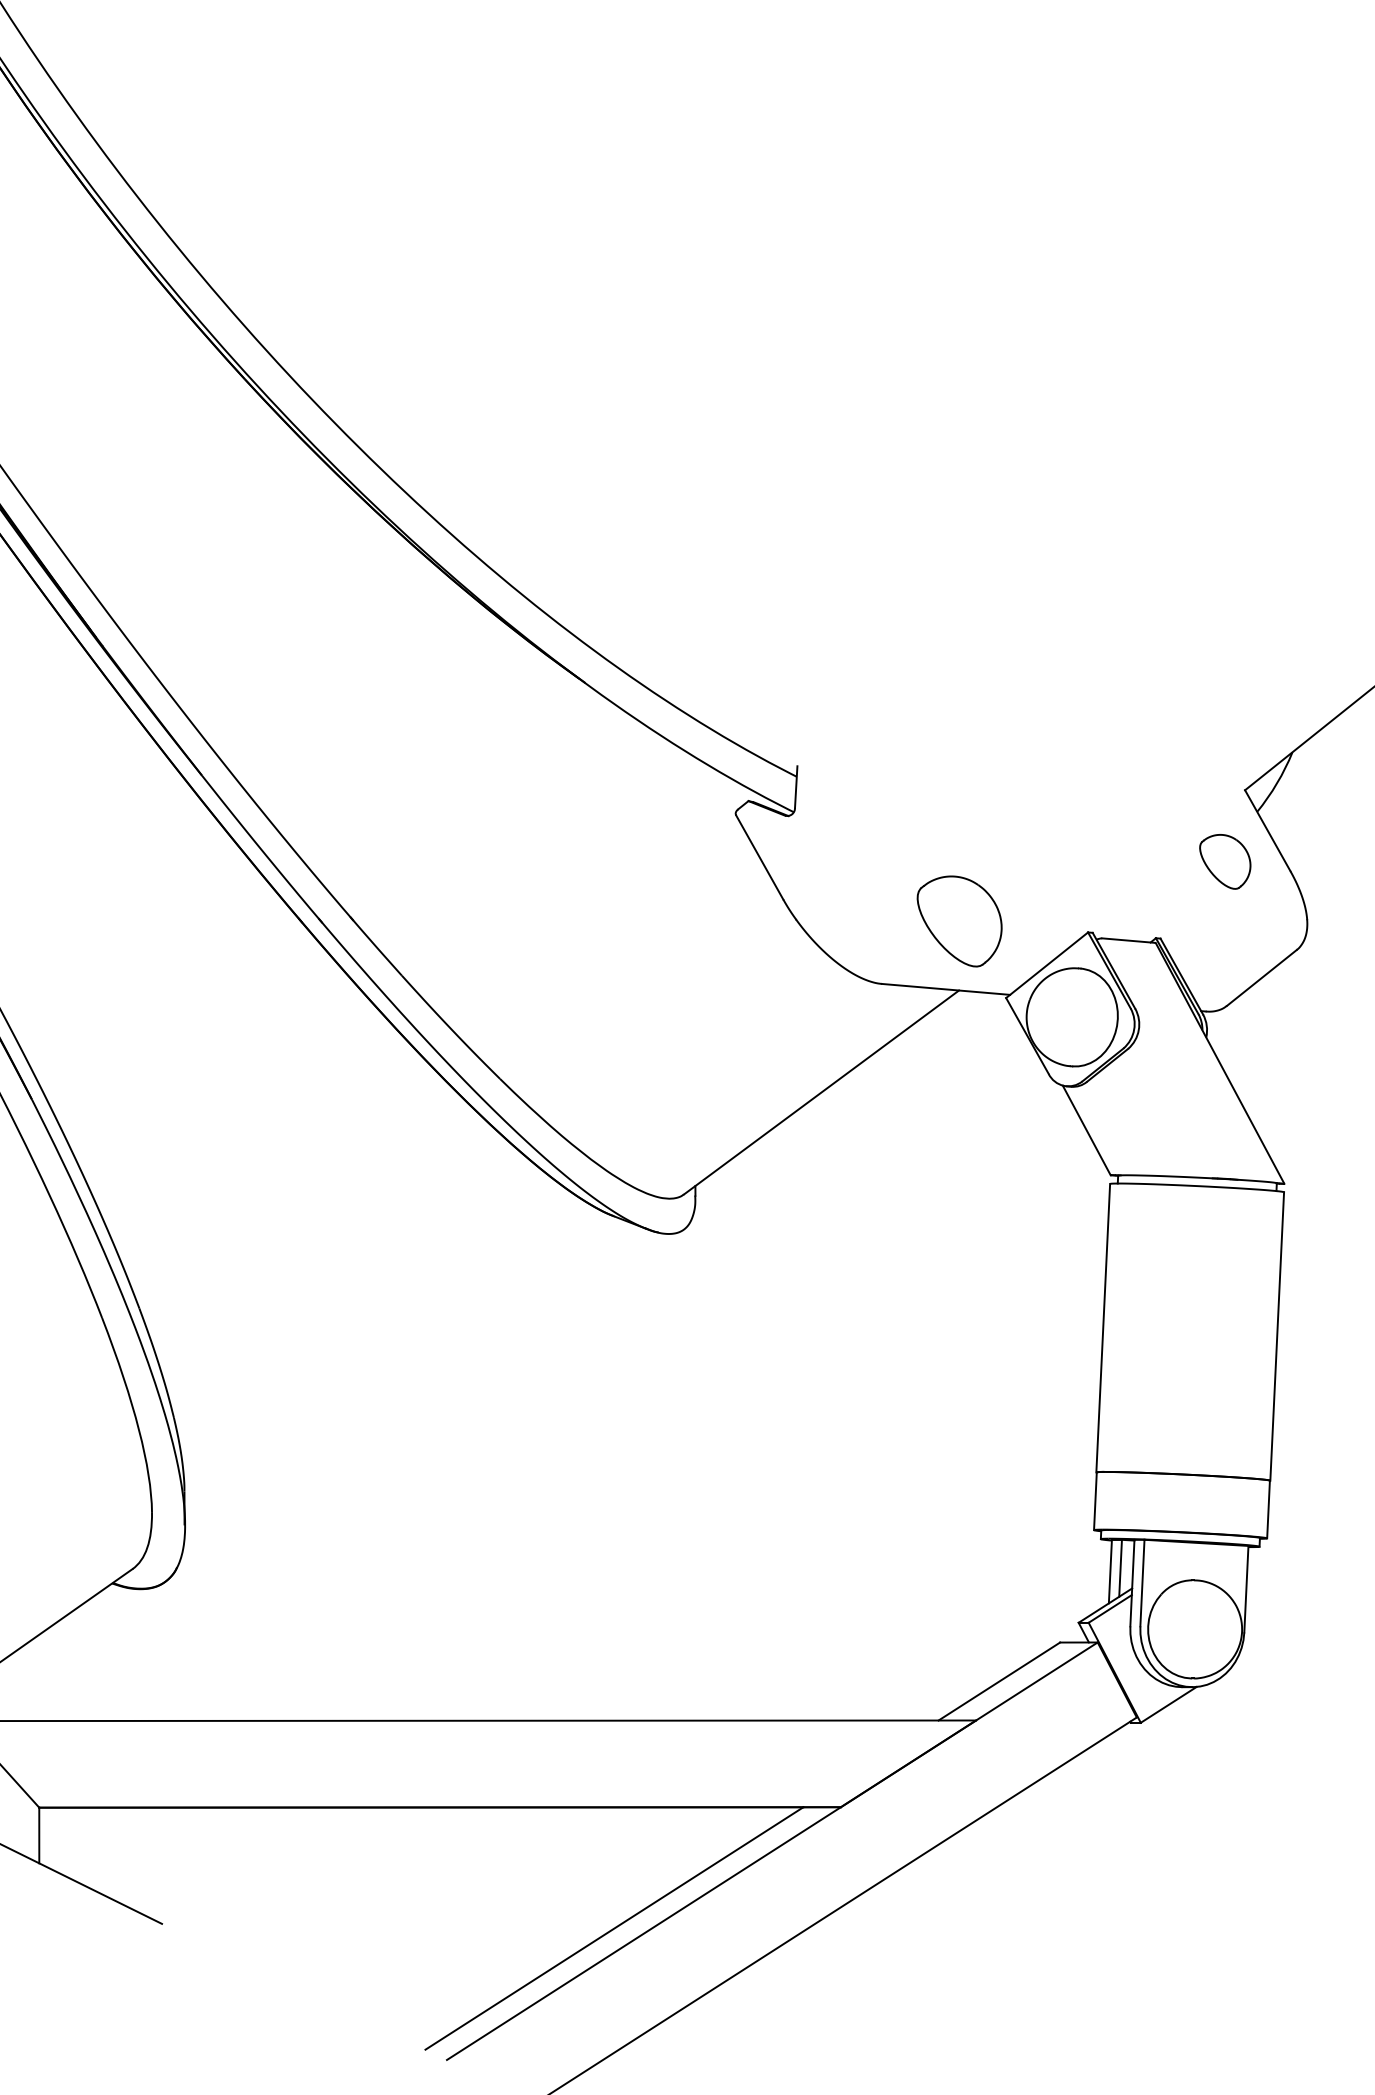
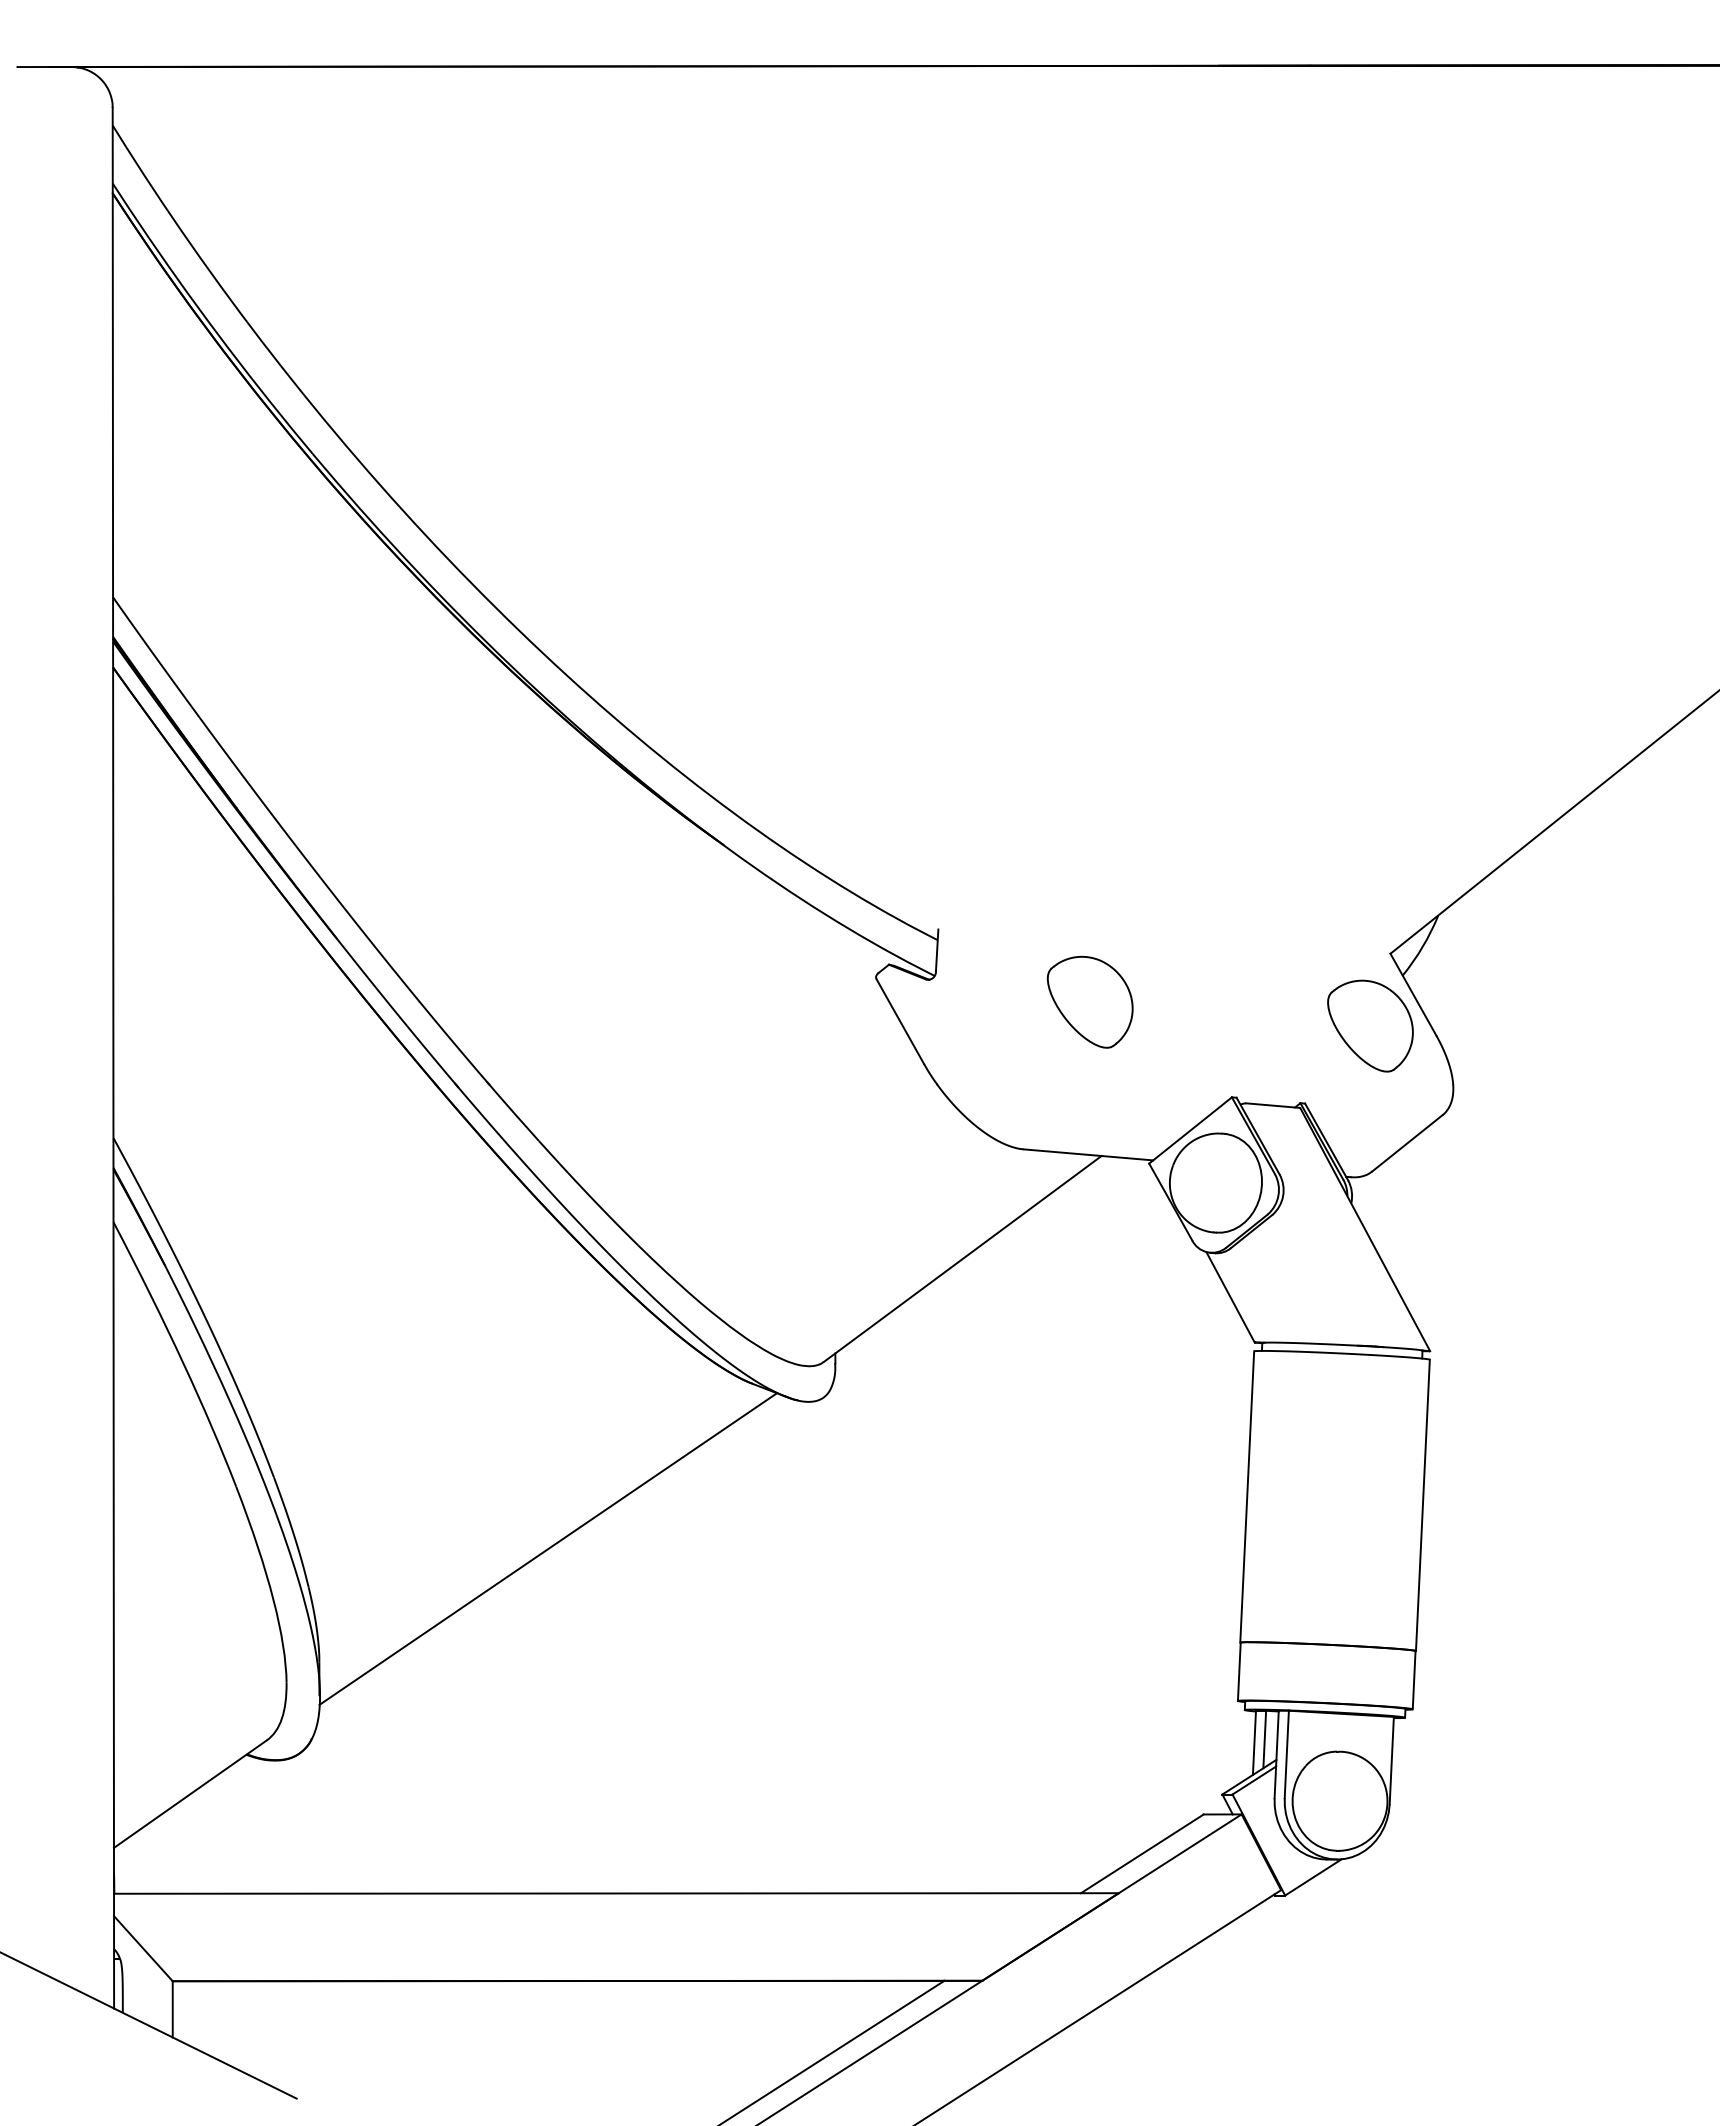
part: (1225, 861) -> (1370, 1025), size x1.67
part: (958, 920) -> (1089, 1001), moved
line: (410, 1379) -> (547, 1548), added

